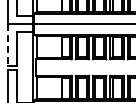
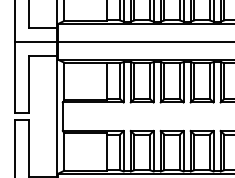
line: (8, 44) -> (14, 76), dashed -> solid

